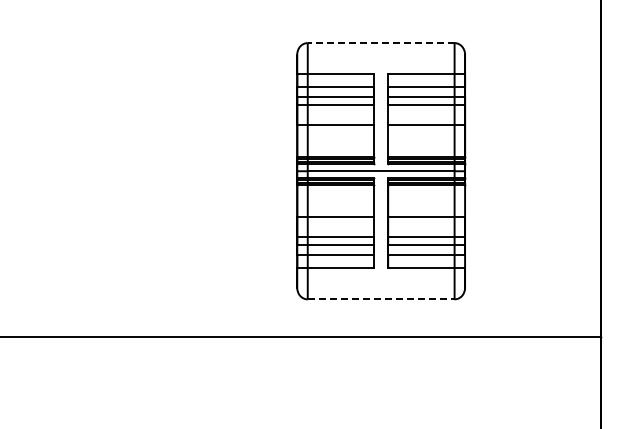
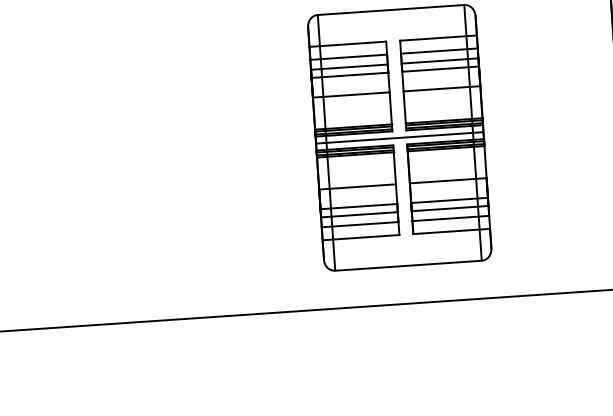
line: (380, 43) -> (390, 10), dashed -> solid
line: (381, 299) -> (408, 265), dashed -> solid

